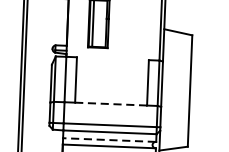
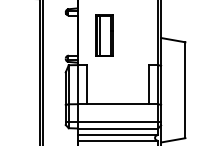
line: (111, 104) -> (118, 104), dashed -> solid
line: (109, 140) -> (117, 135), dashed -> solid

